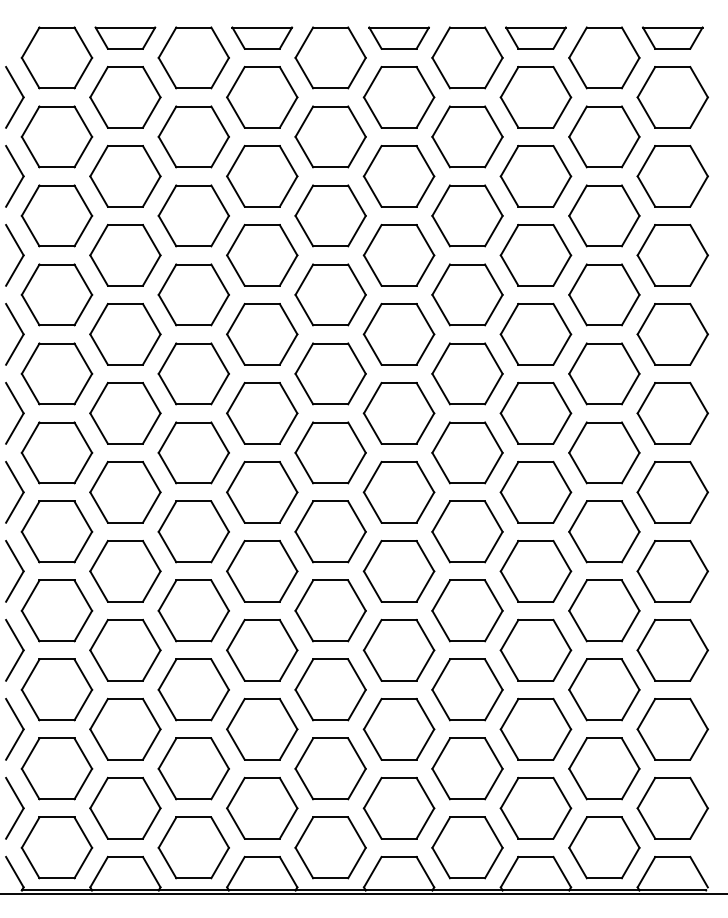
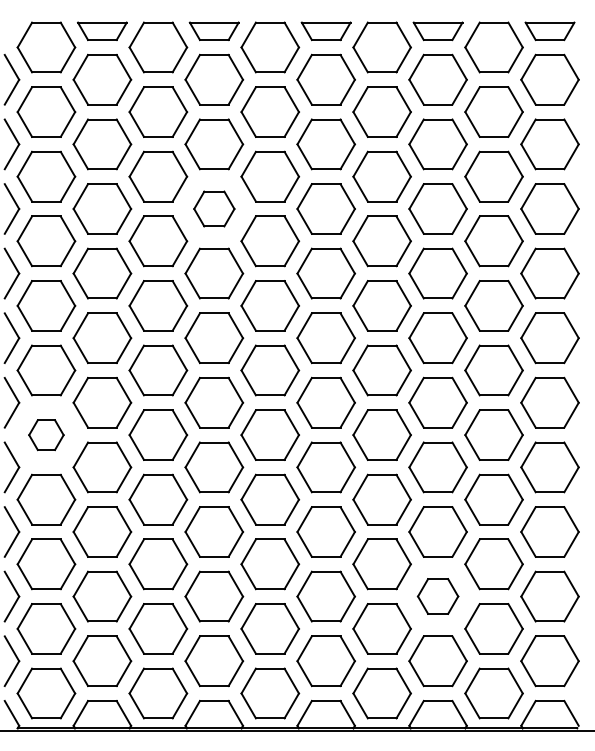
part: (262, 255) -> (214, 209), size x0.7
part: (56, 531) -> (46, 434), size x0.6
part: (535, 728) -> (437, 595), size x0.7

